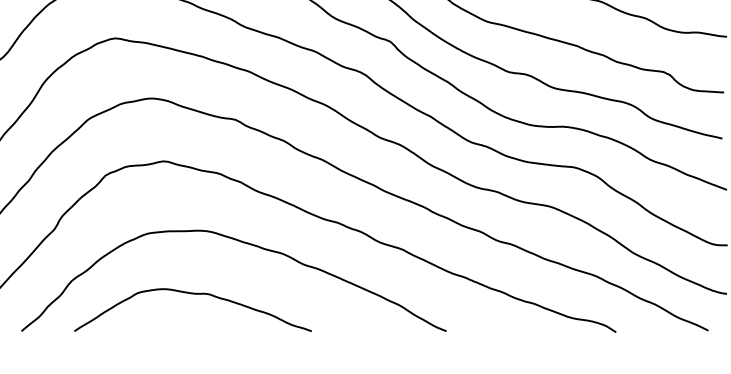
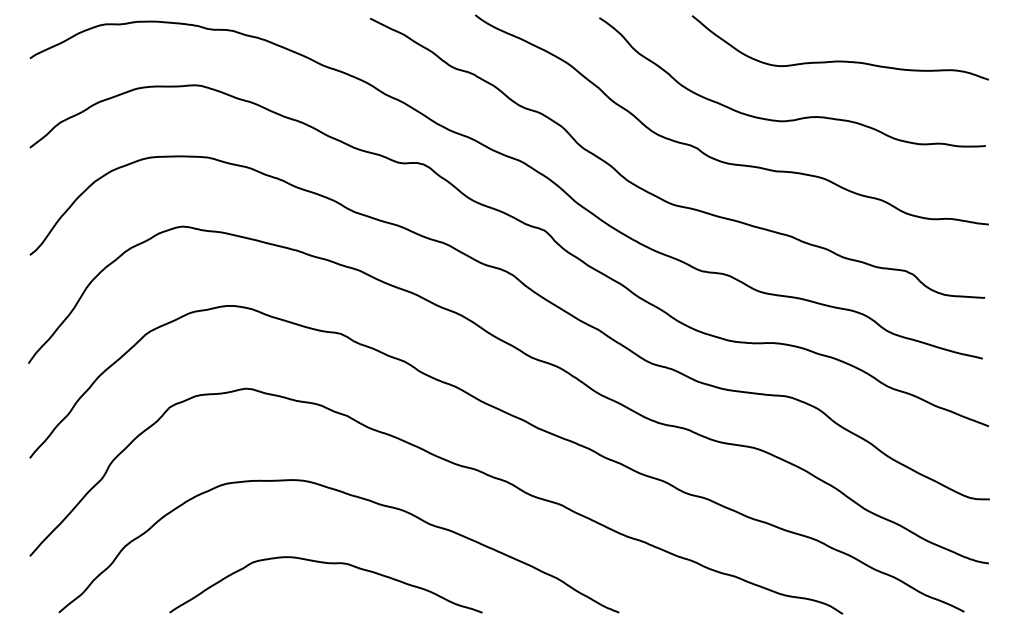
curve: (194, 294) -> (328, 564), moved

